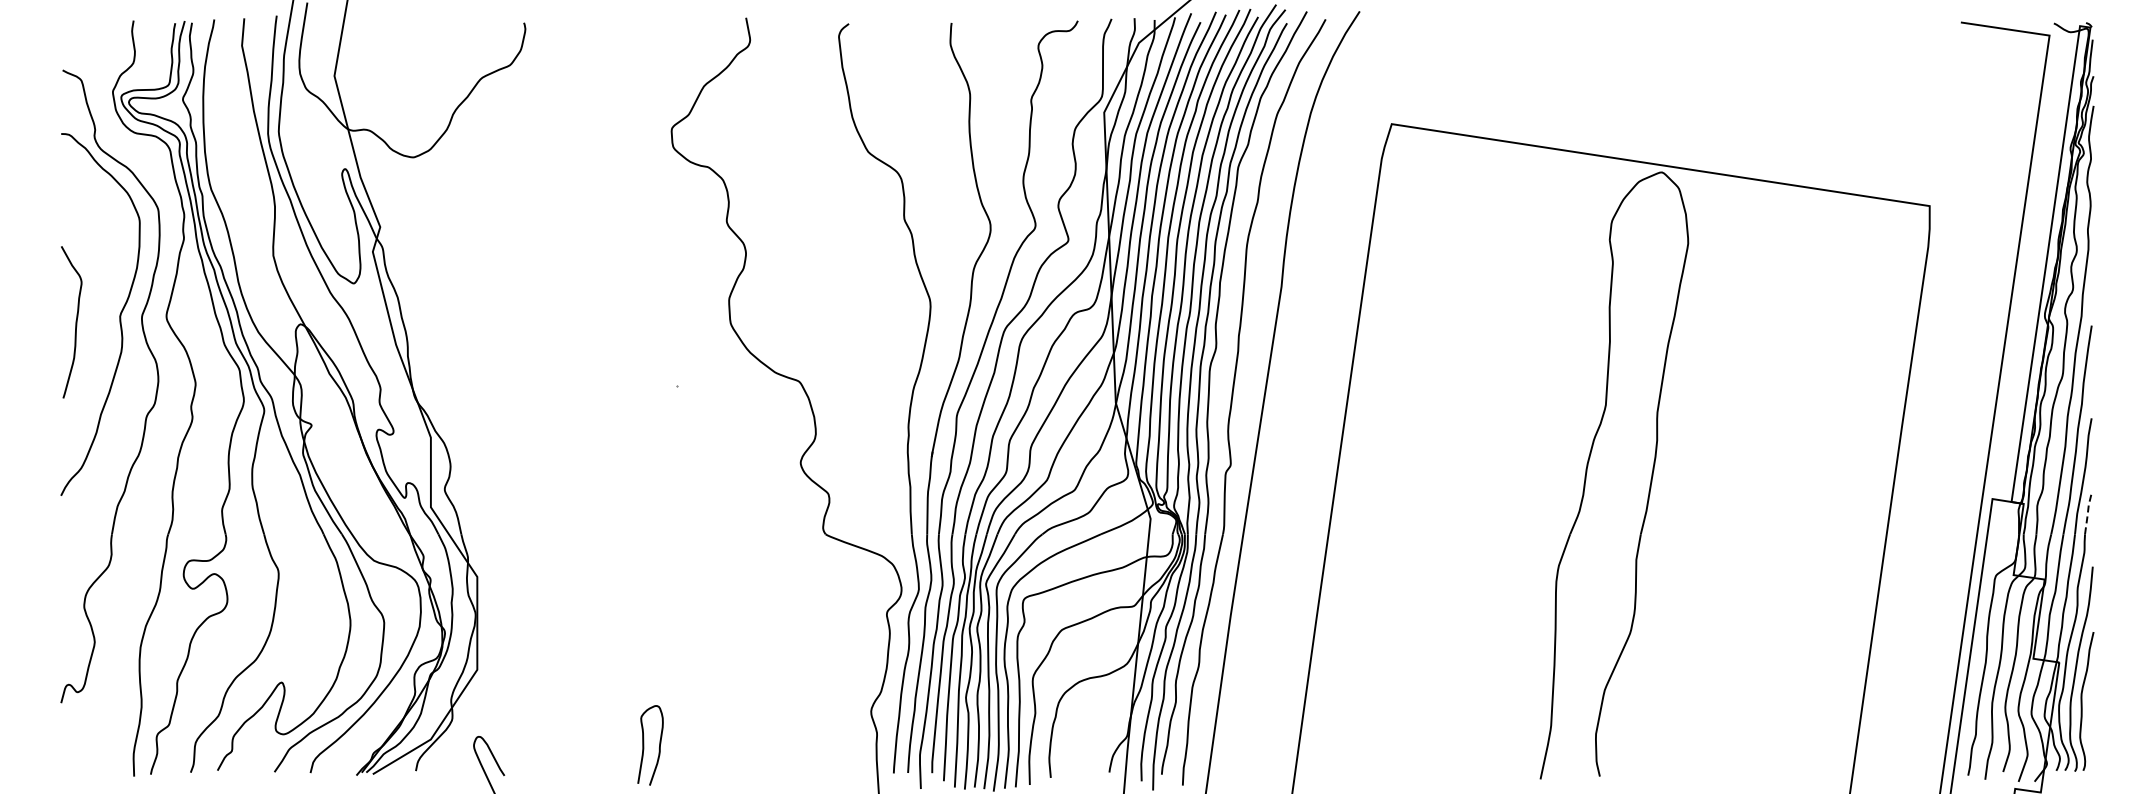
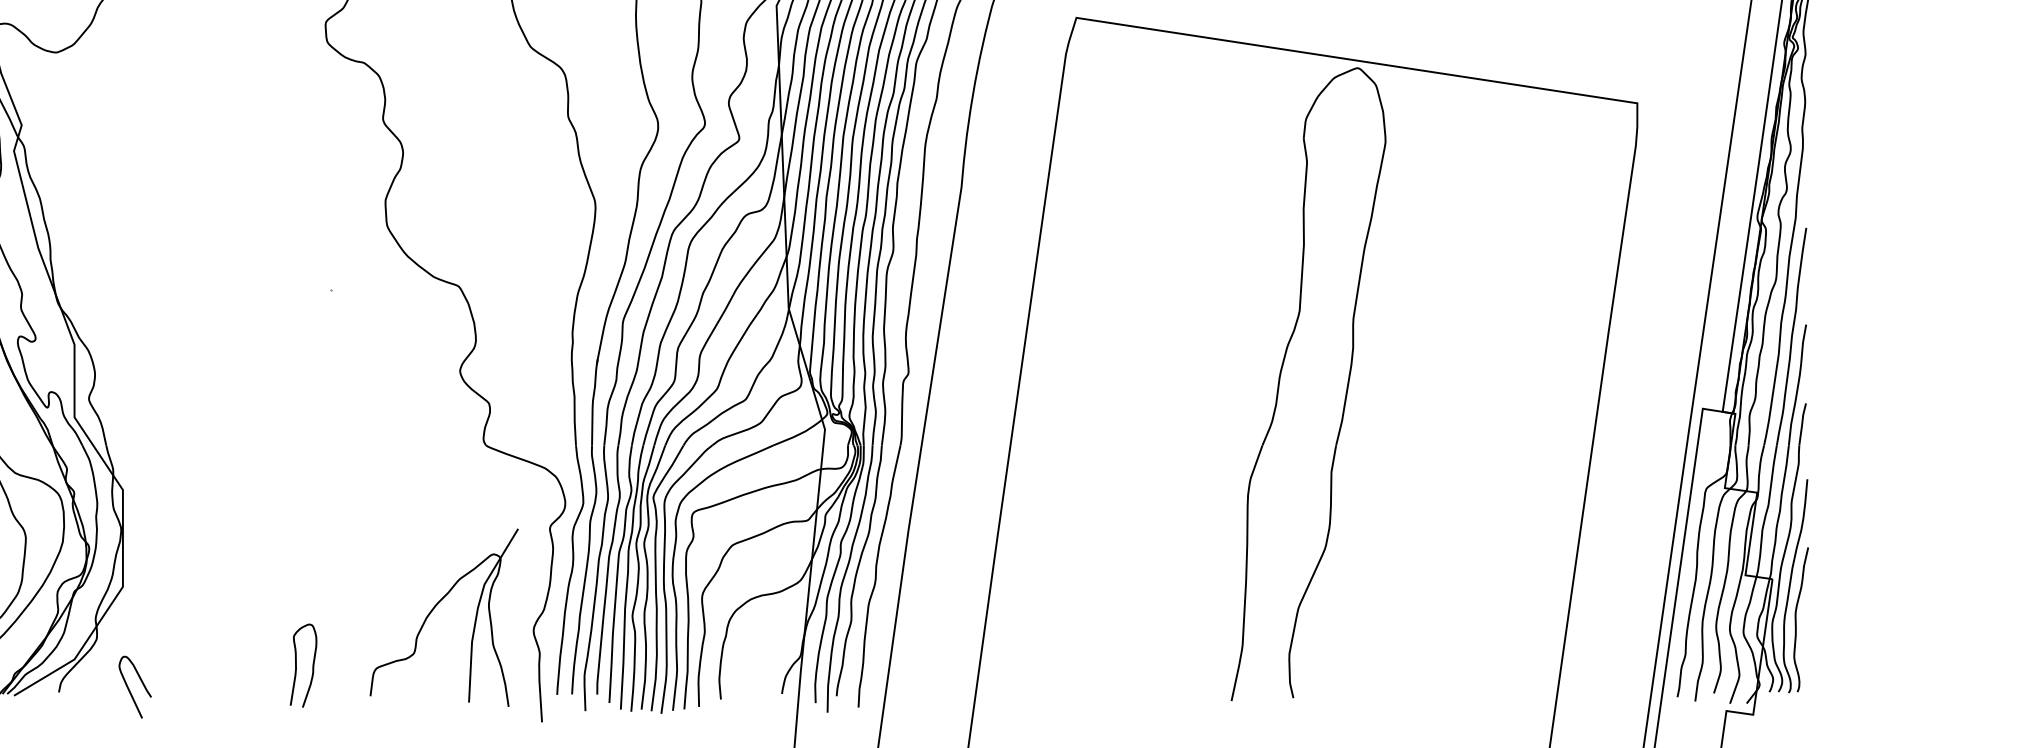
line: (2087, 513) -> (1801, 423), dashed -> solid
part: (774, 693) -> (432, 611), added

